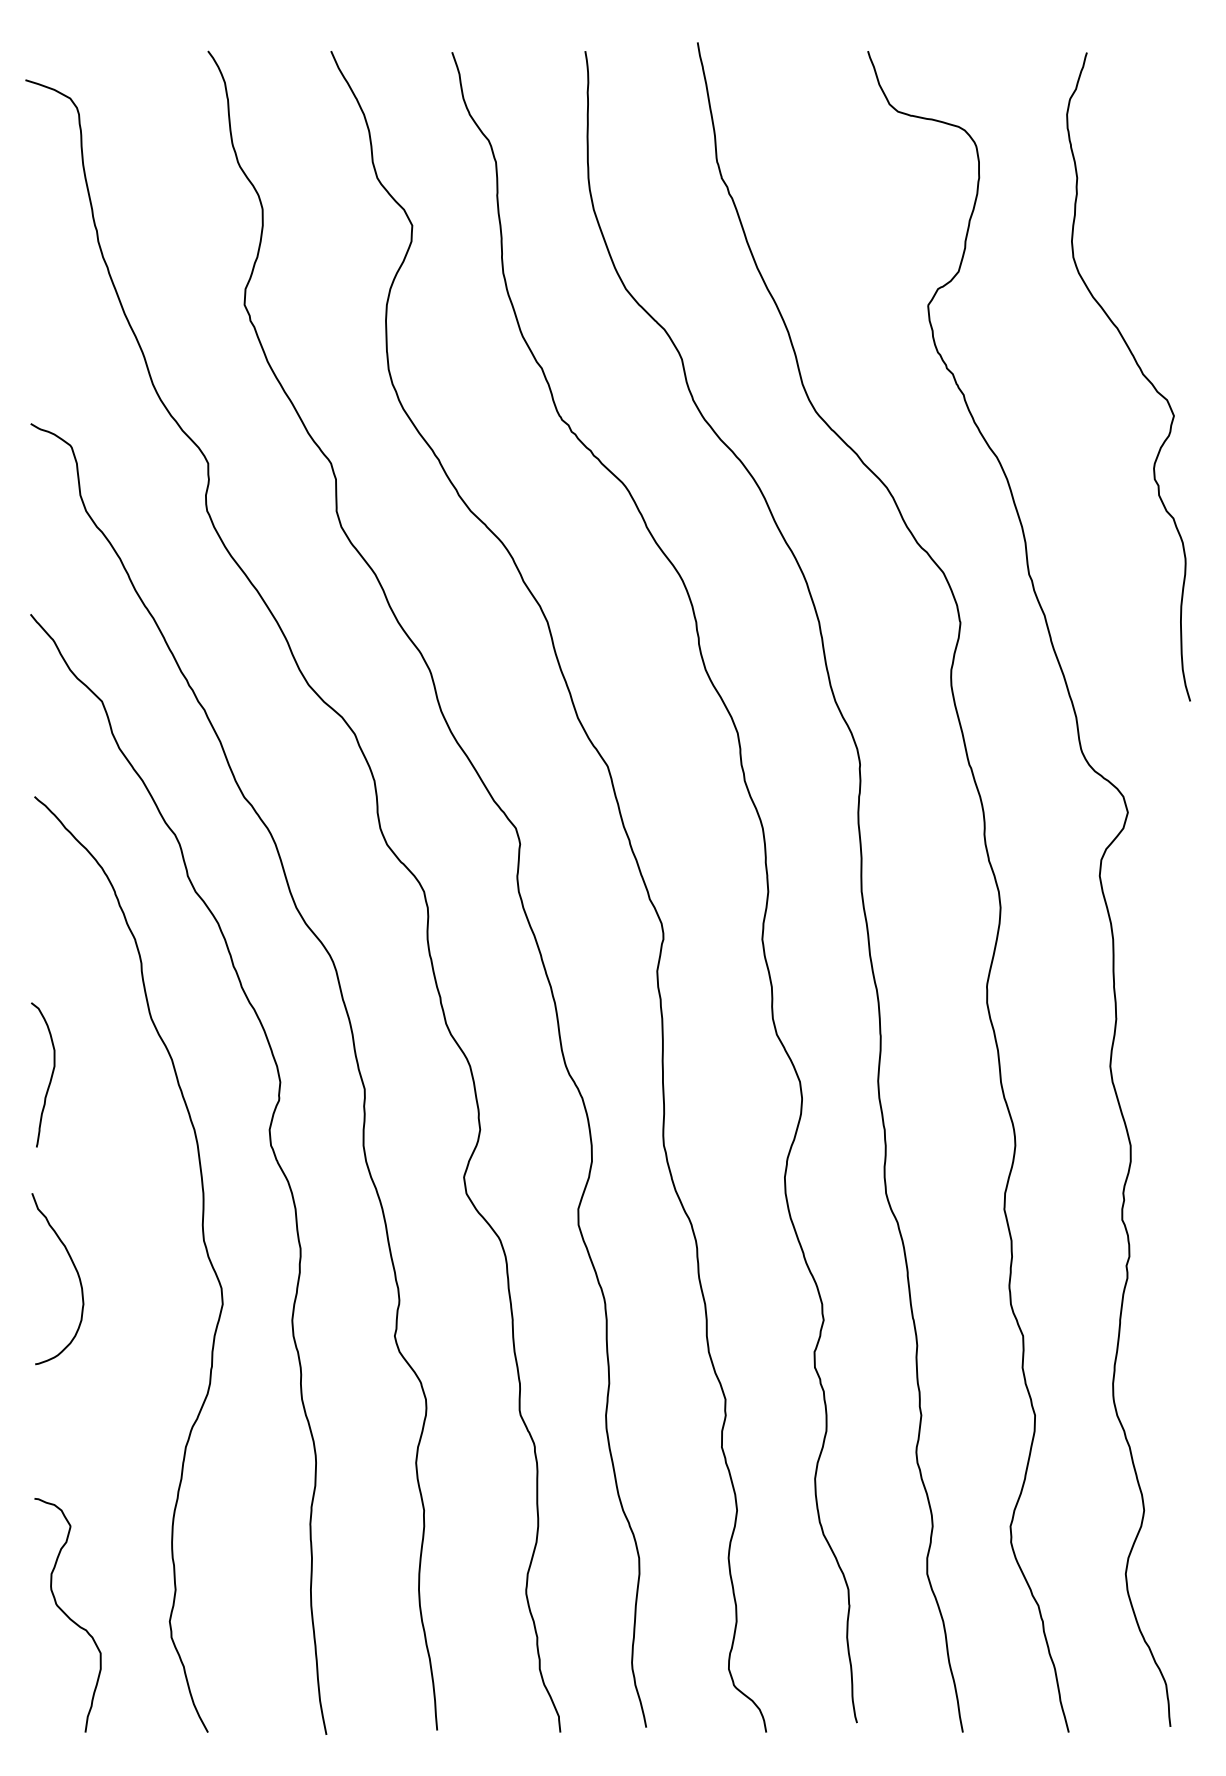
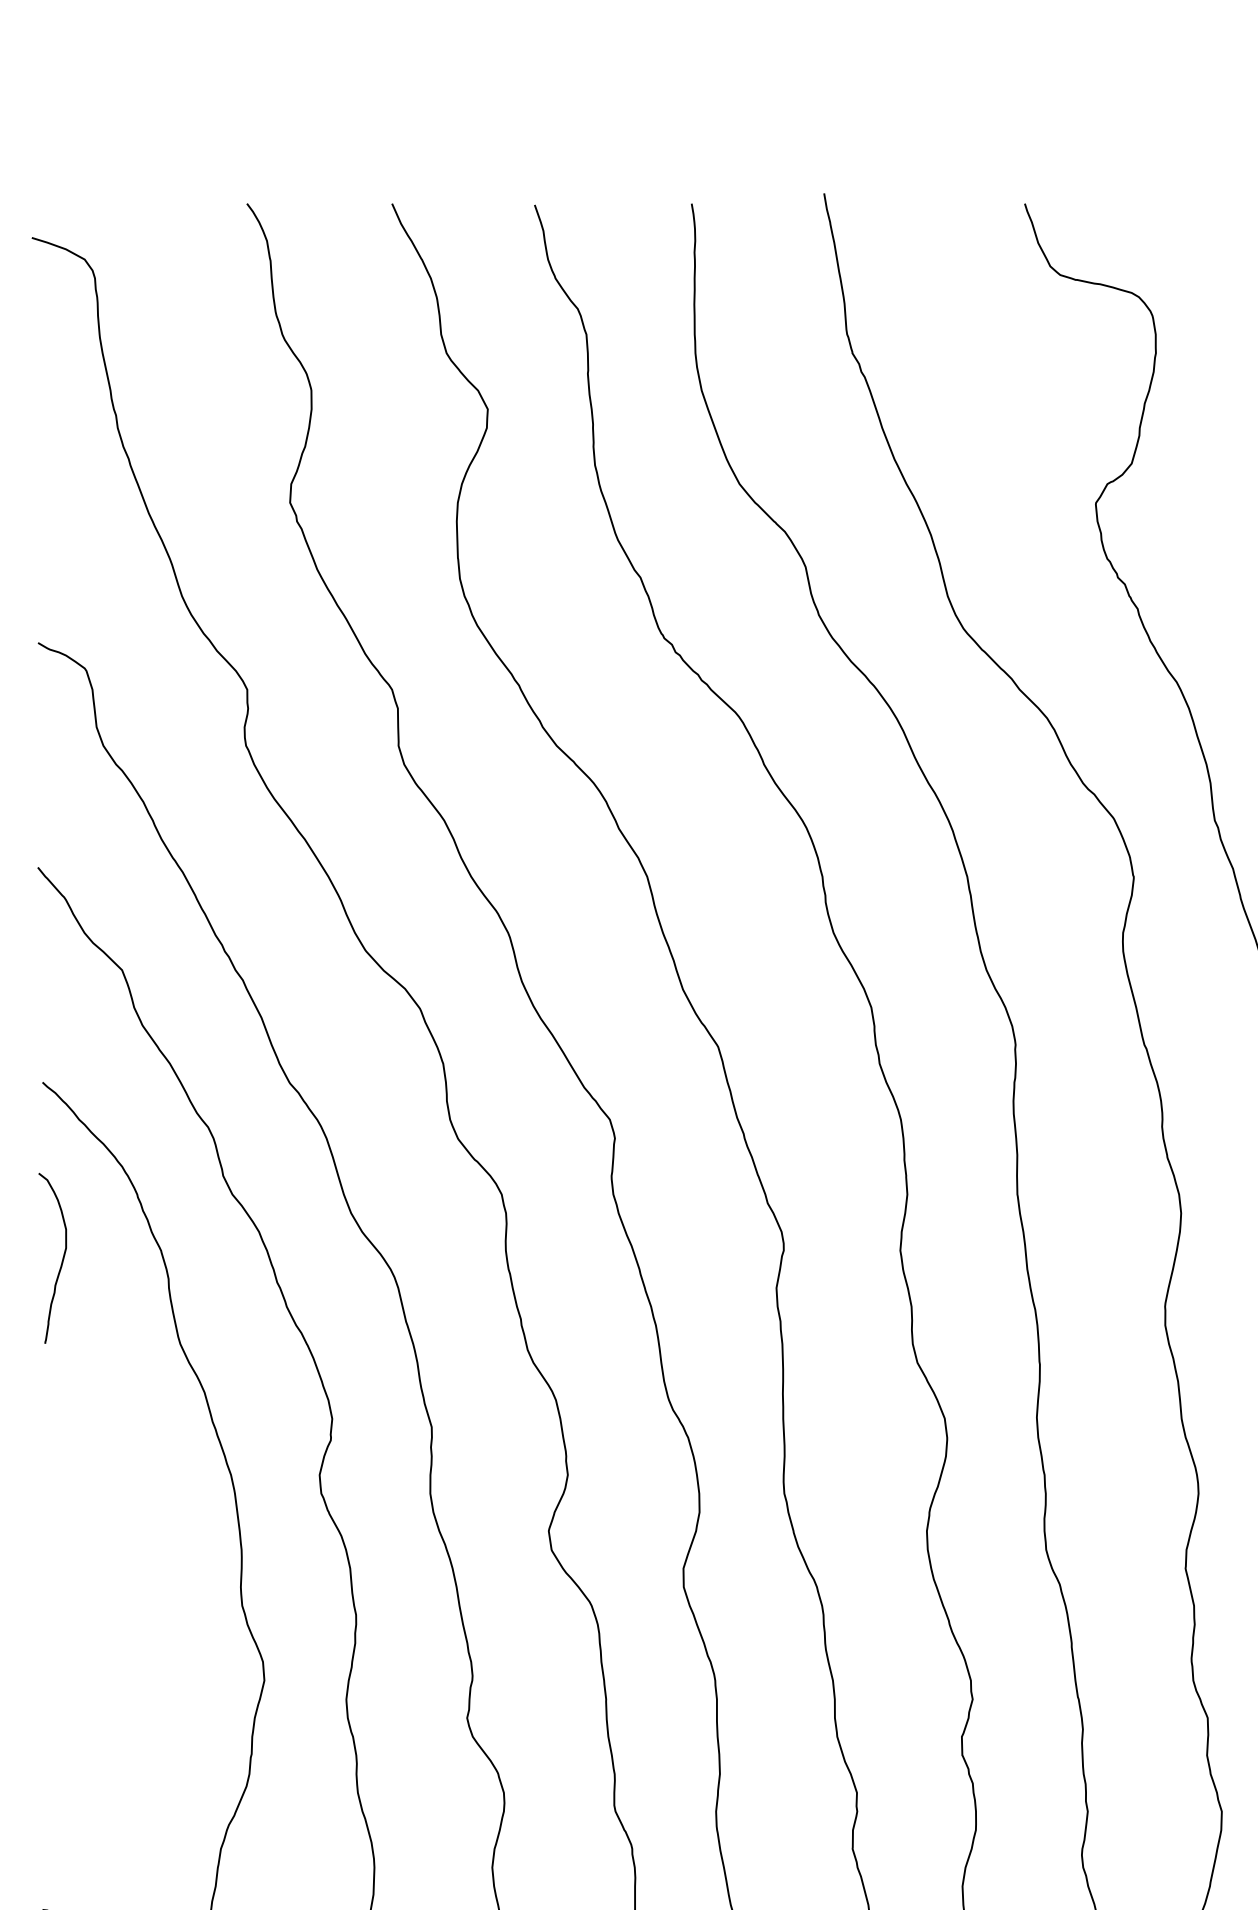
curve: (50, 1077) -> (61, 1261), moved
curve: (75, 1270) -> (90, 1640), removed

